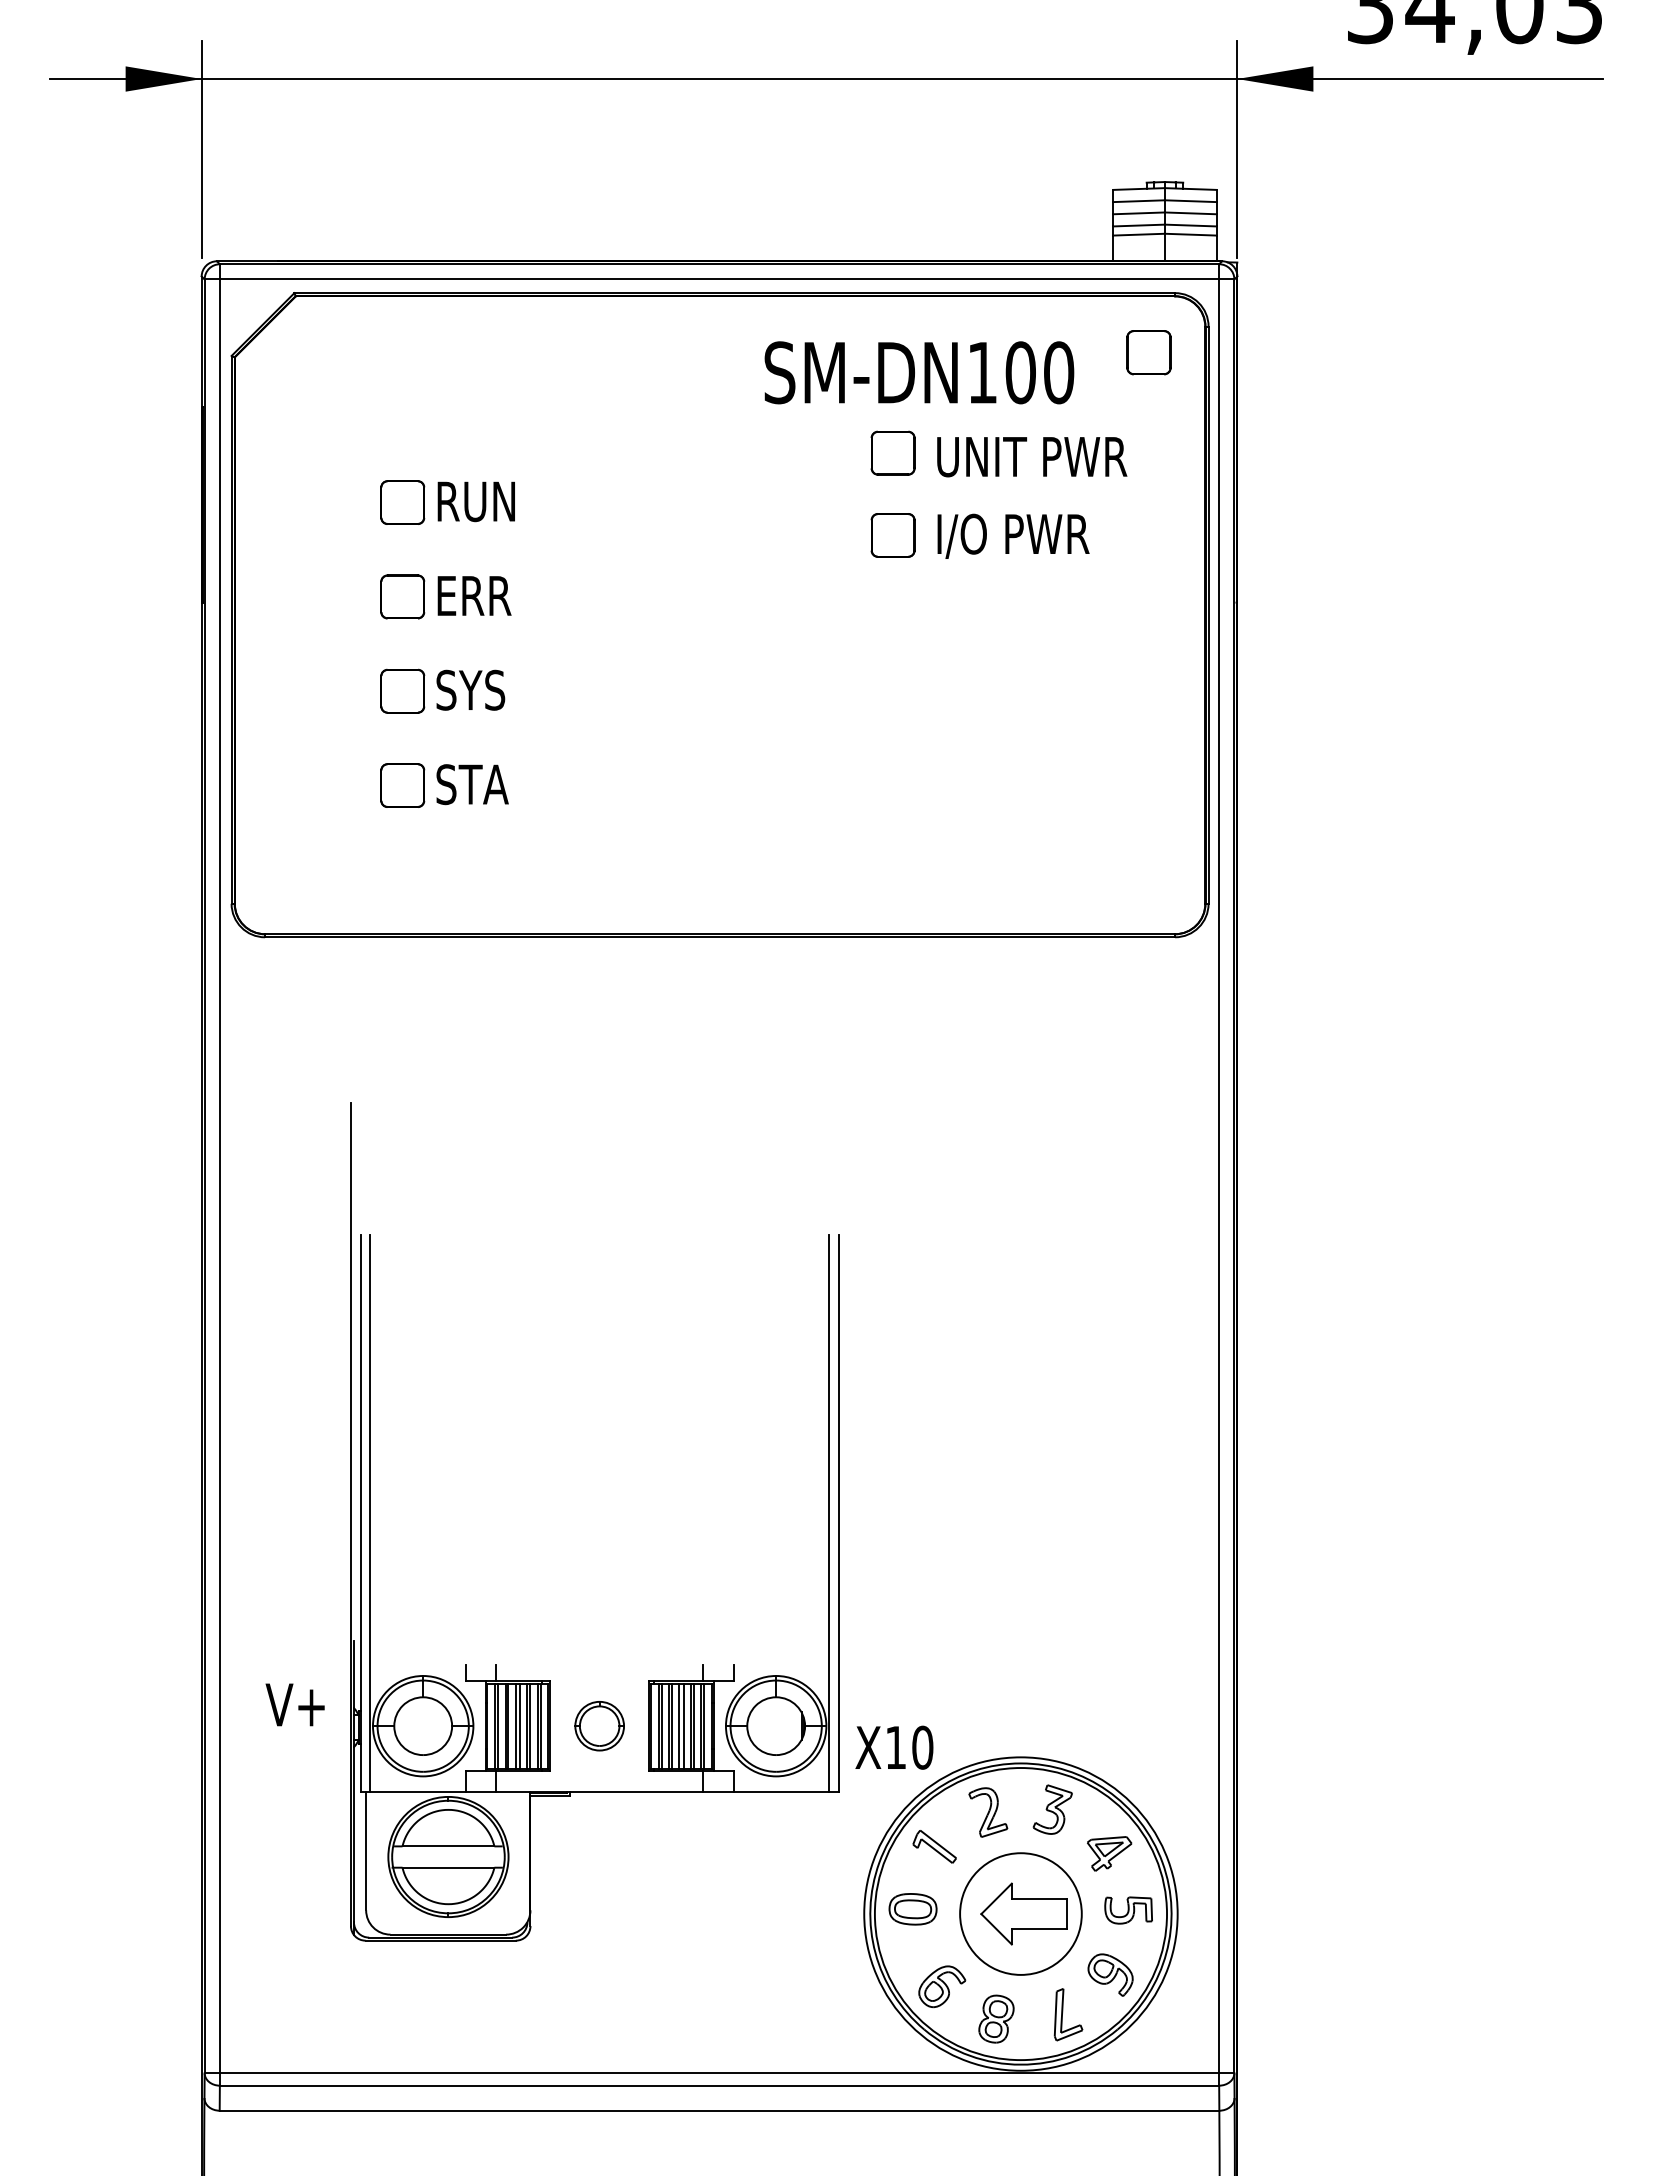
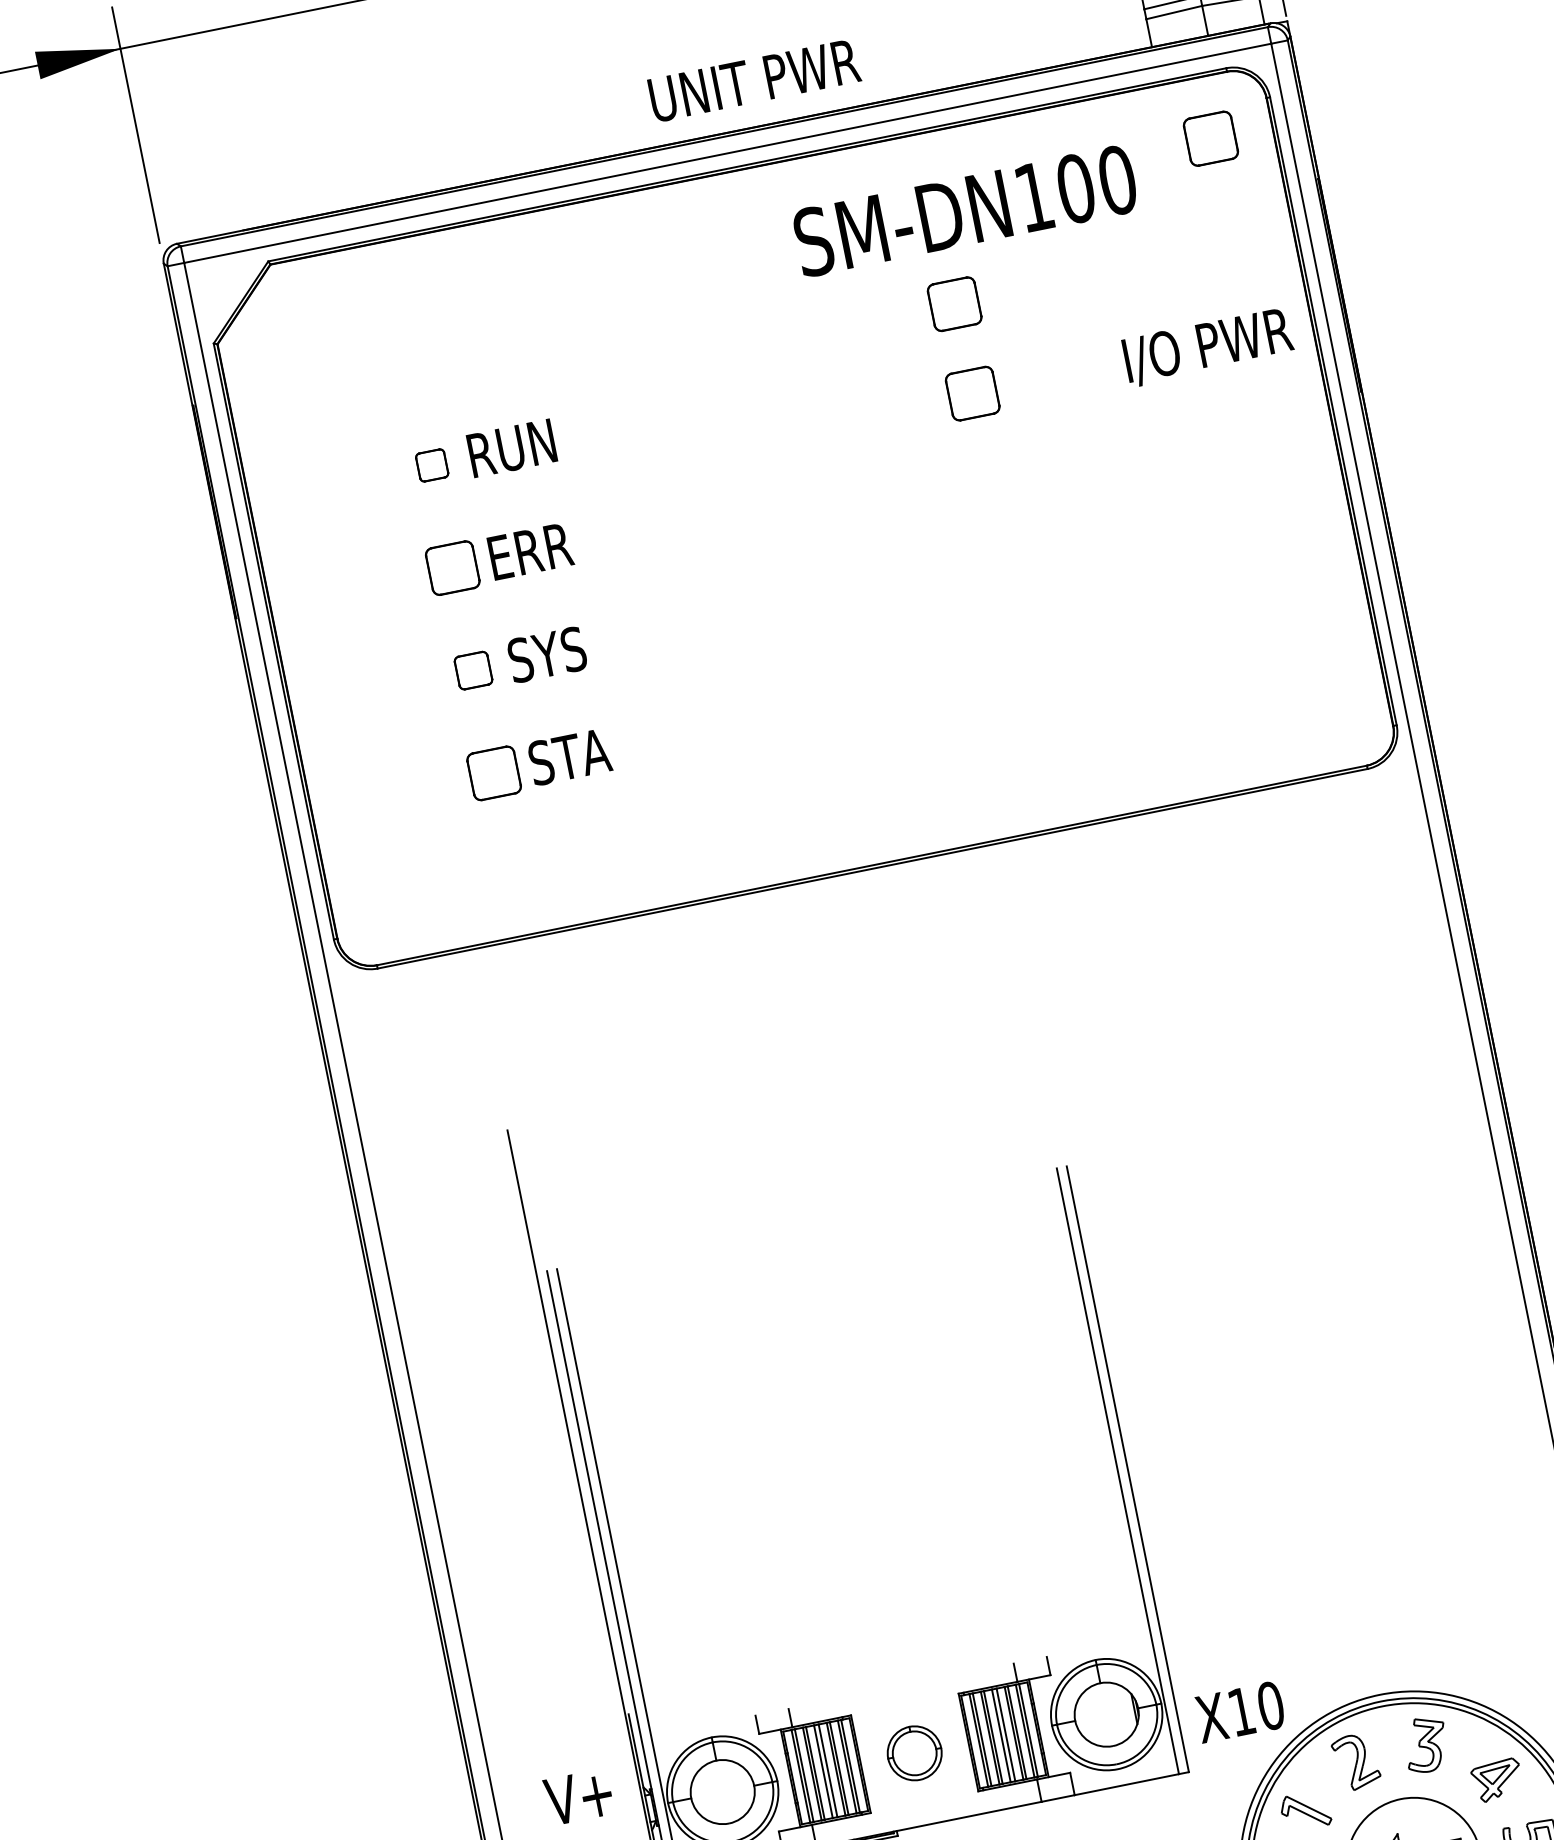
text: (1032, 457) -> (755, 81), moved
part: (402, 502) -> (431, 465), size x0.6
text: (1013, 535) -> (1208, 346), moved
part: (402, 690) -> (473, 669), size x0.7

